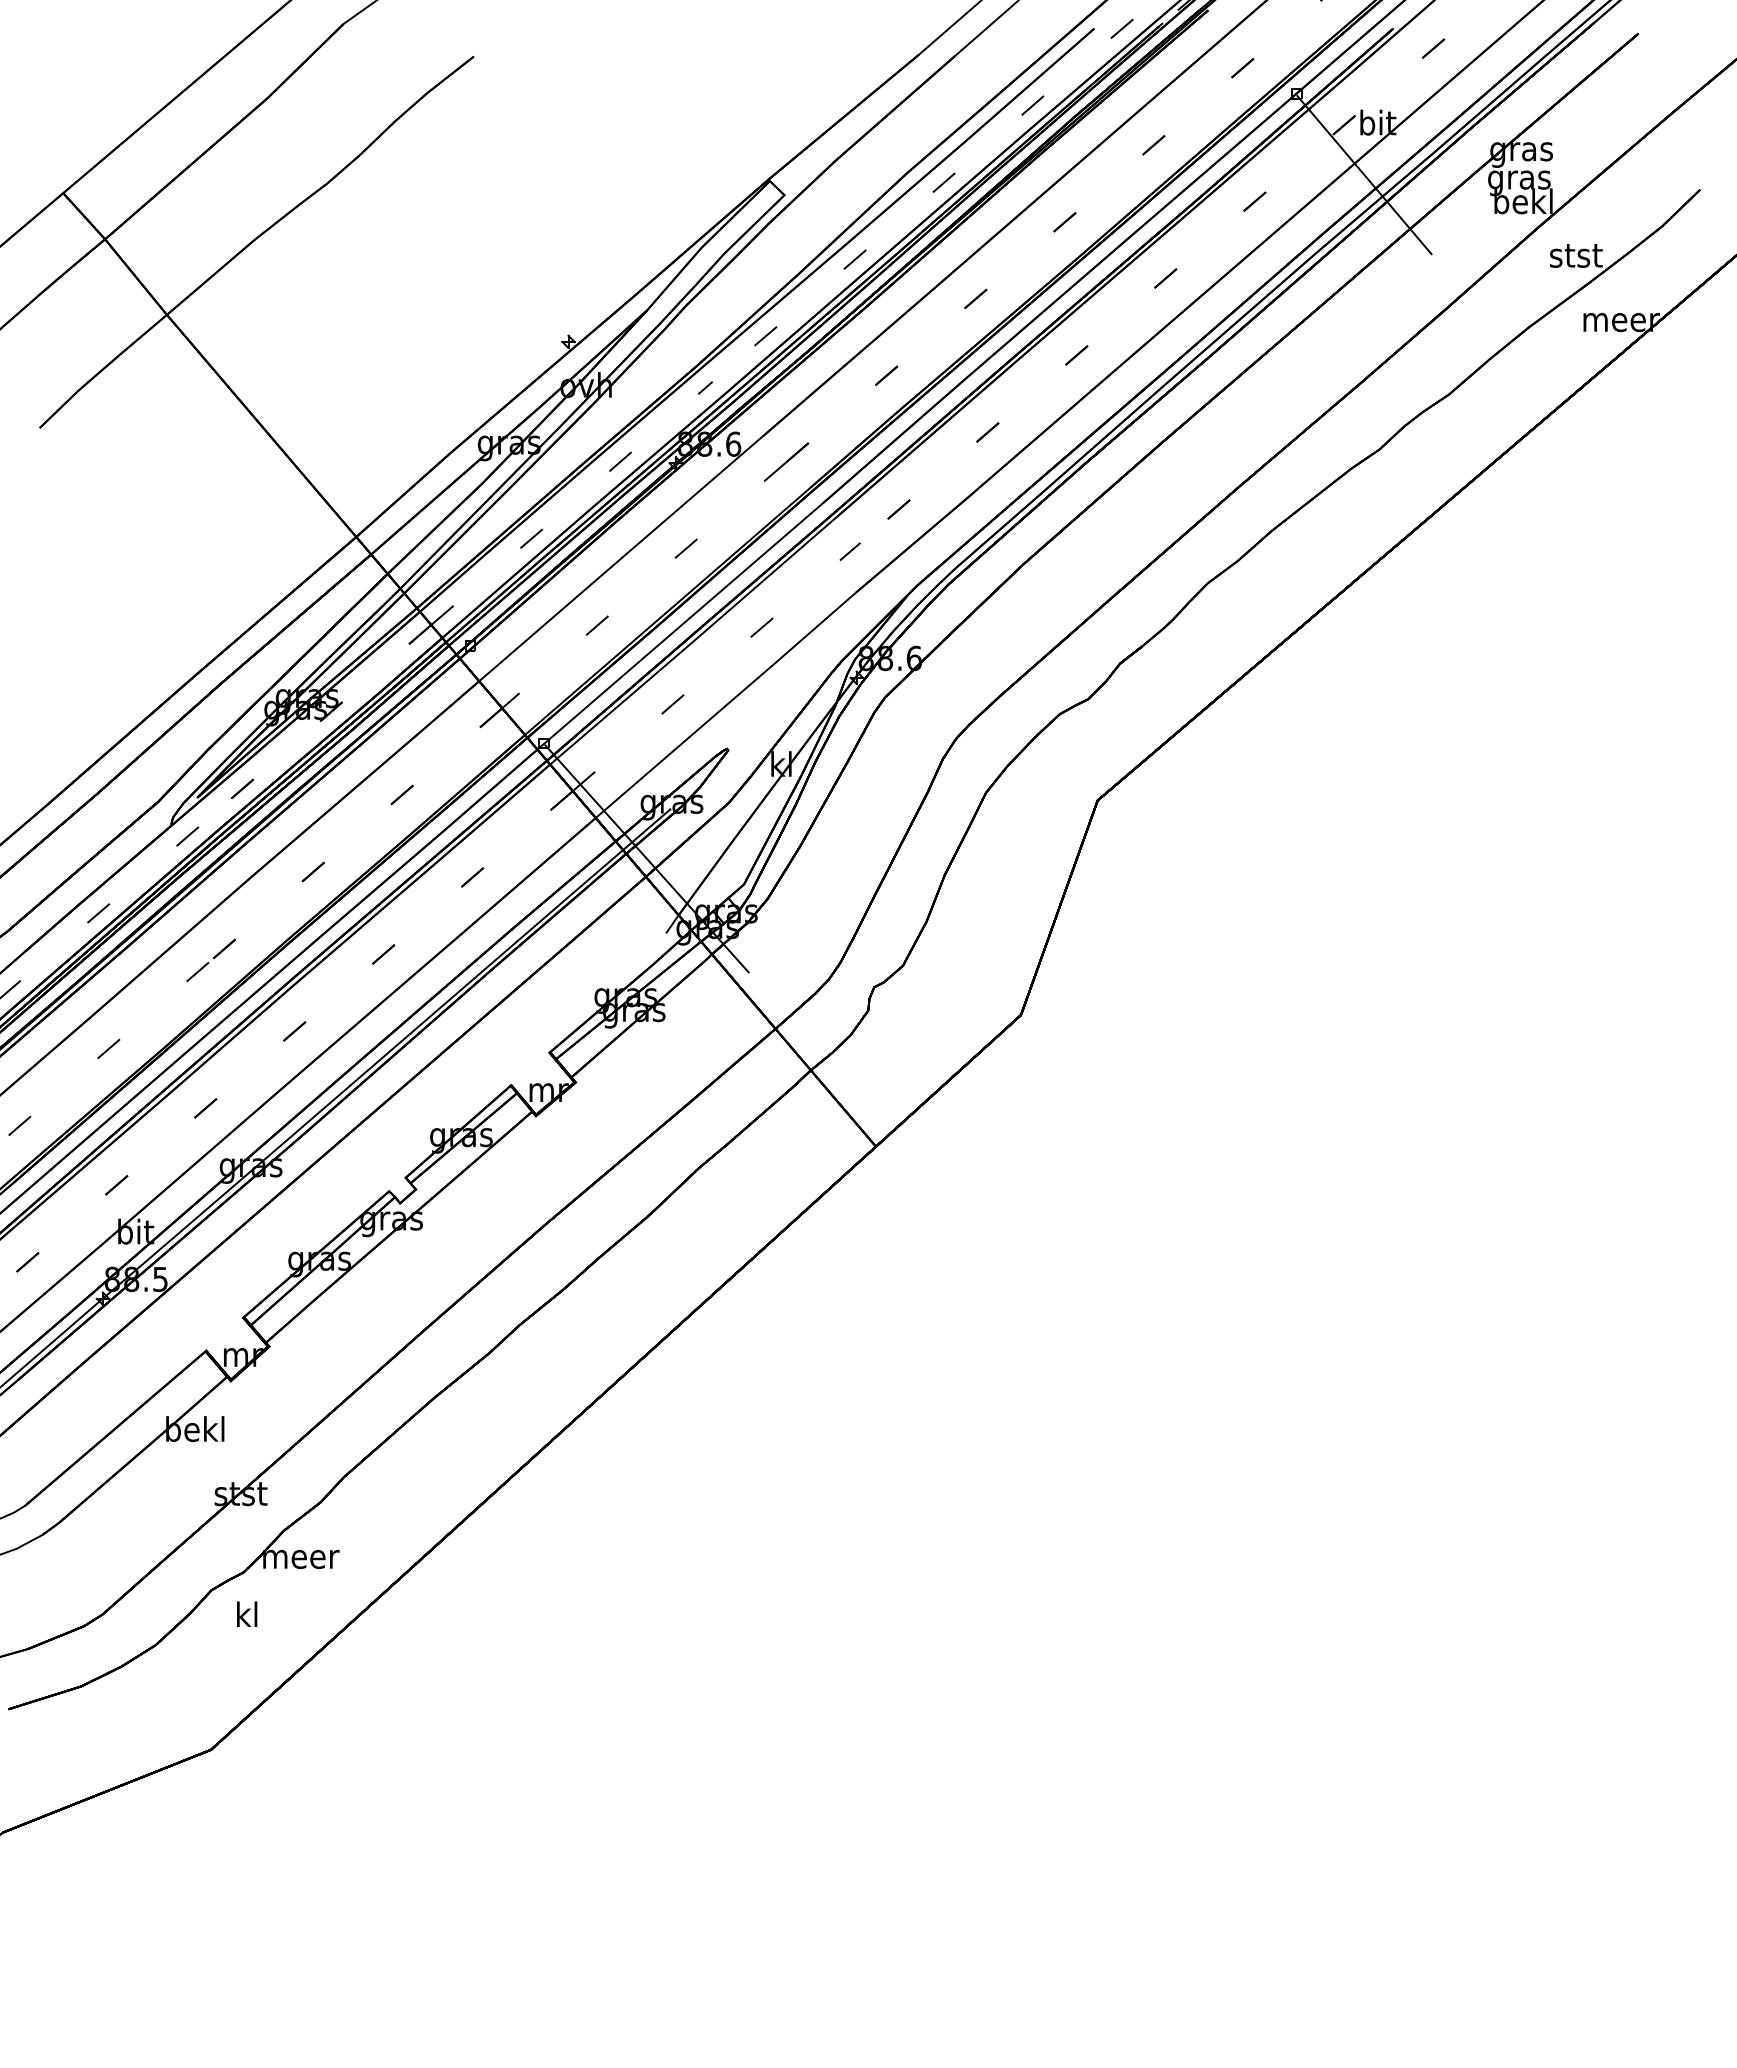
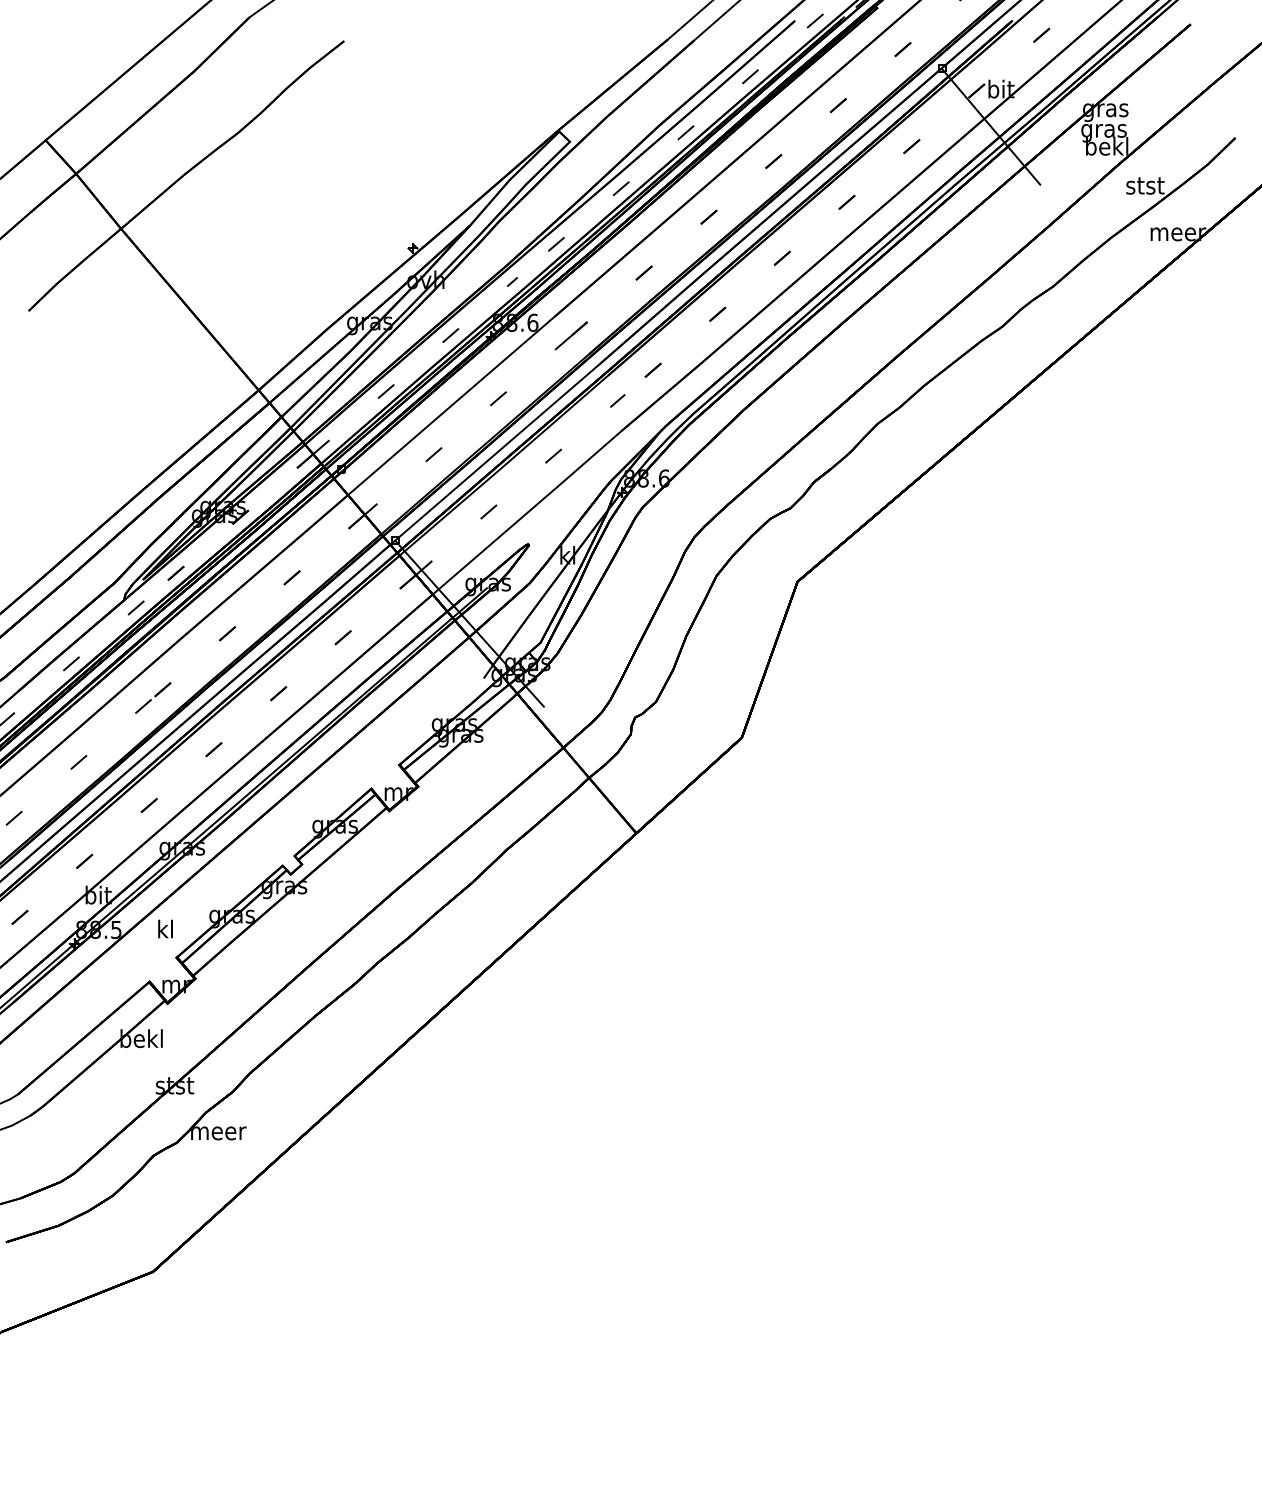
text: (247, 1613) -> (165, 928), moved

